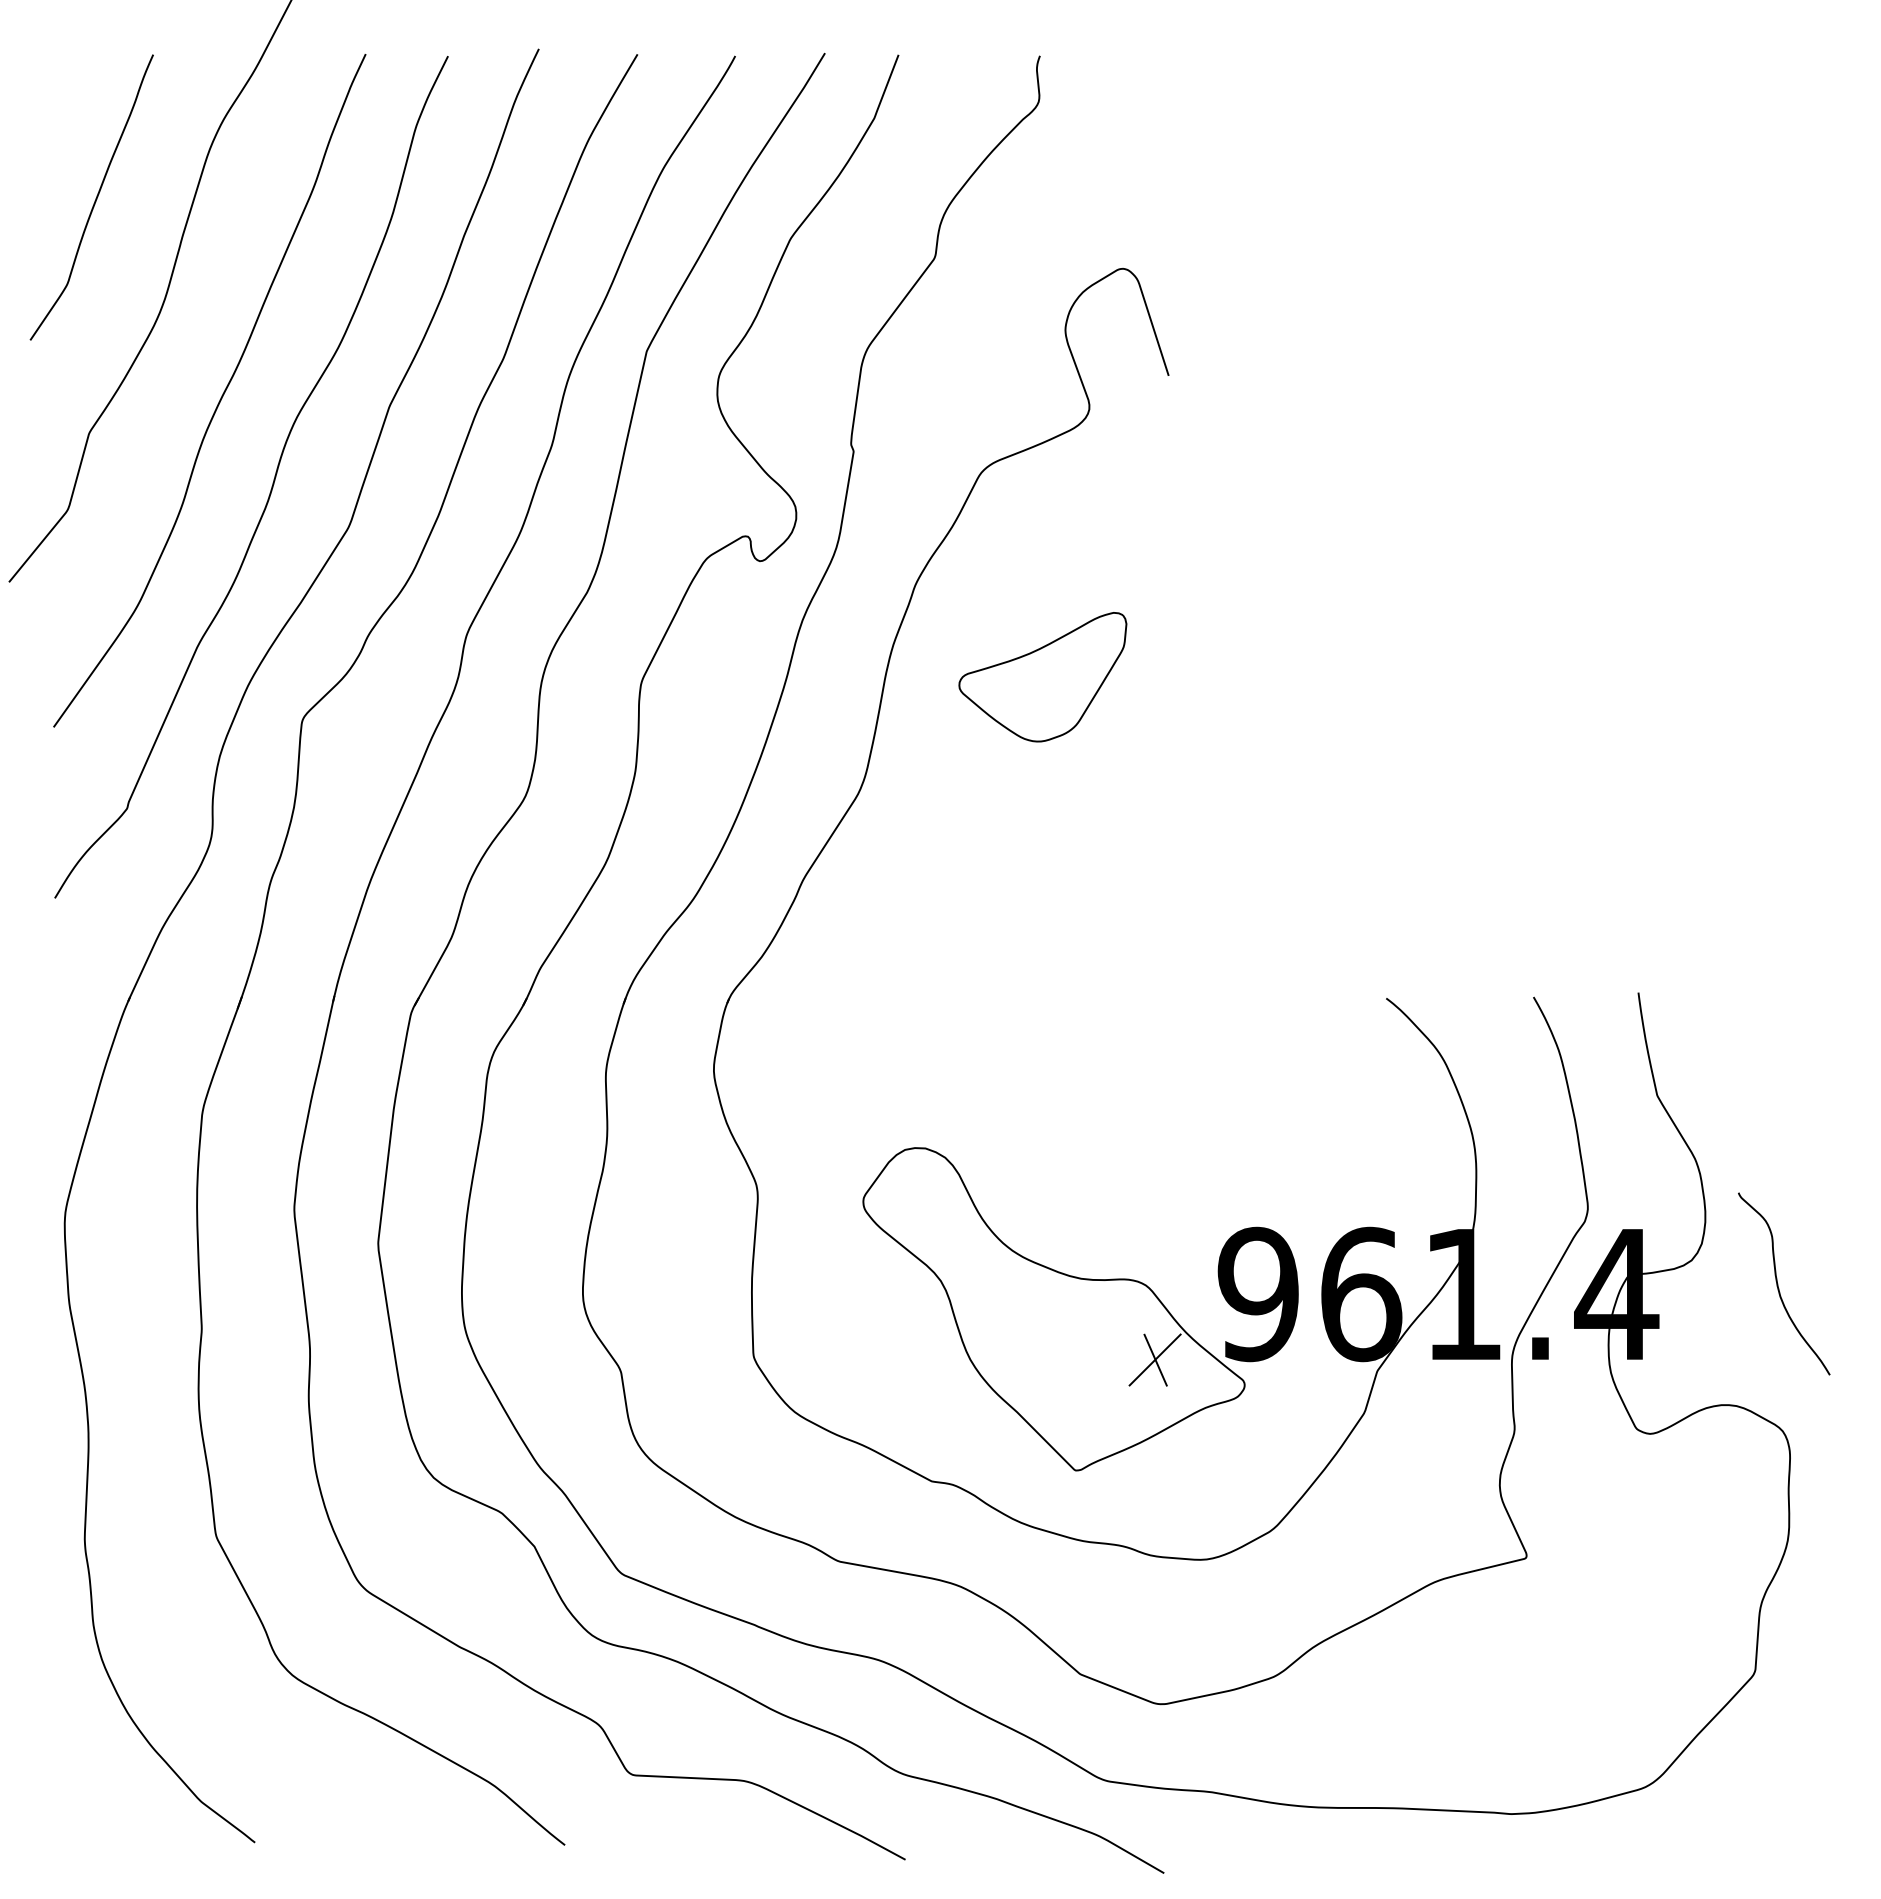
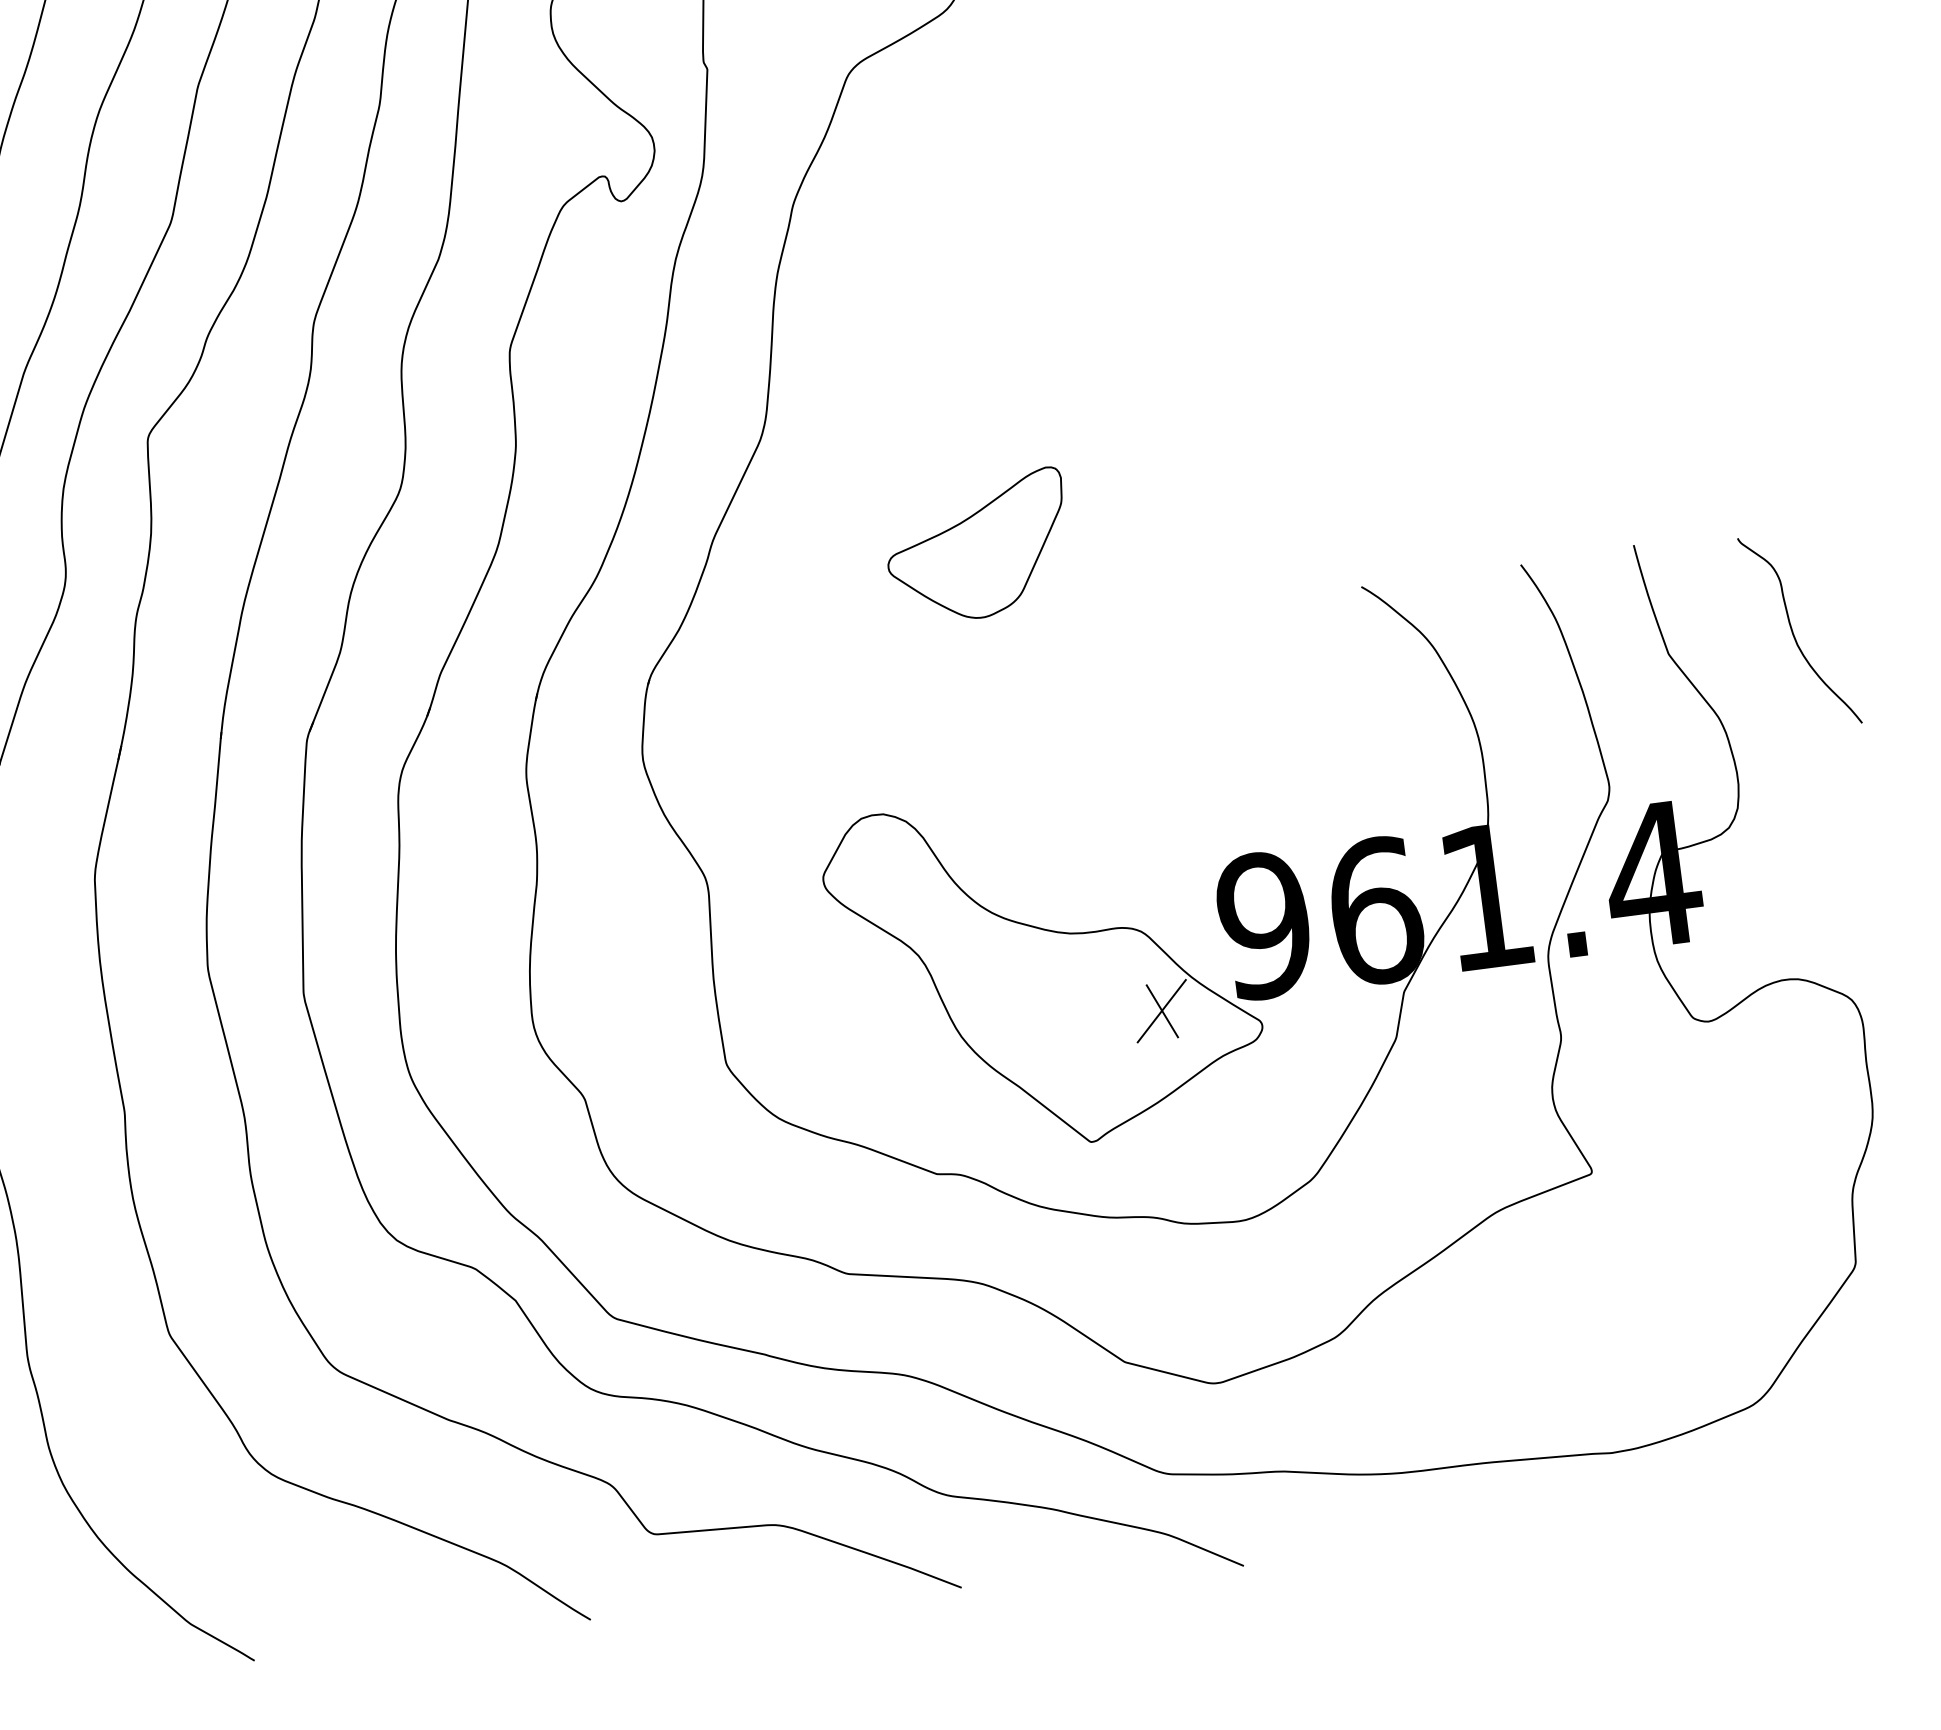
part: (1042, 677) -> (977, 547), moved
curve: (1778, 1283) -> (1793, 631), moved

